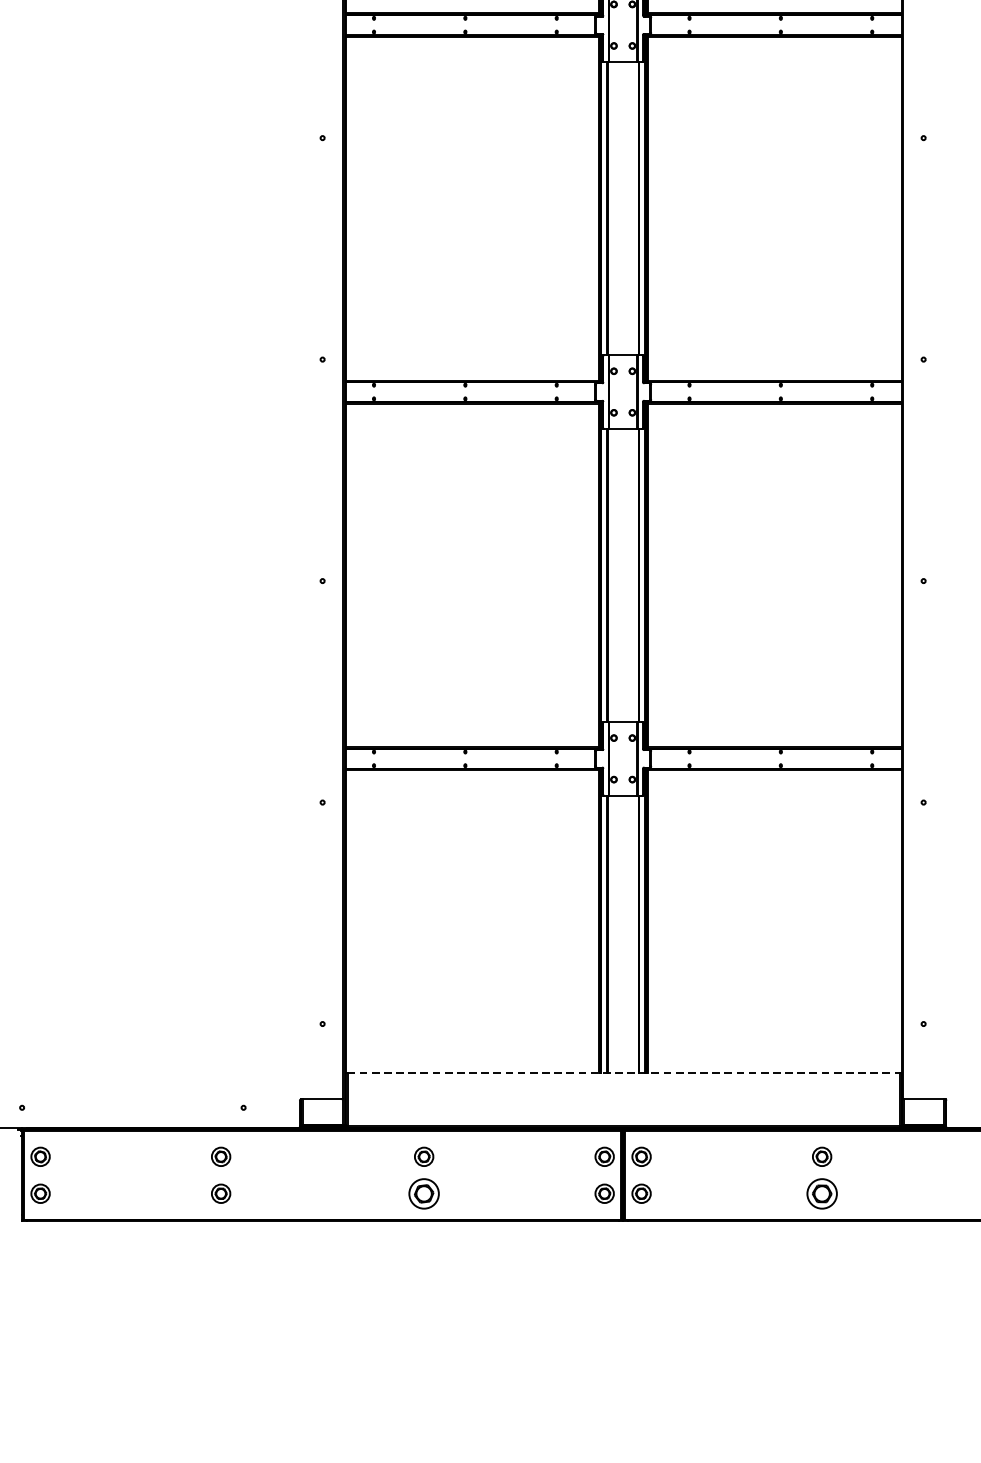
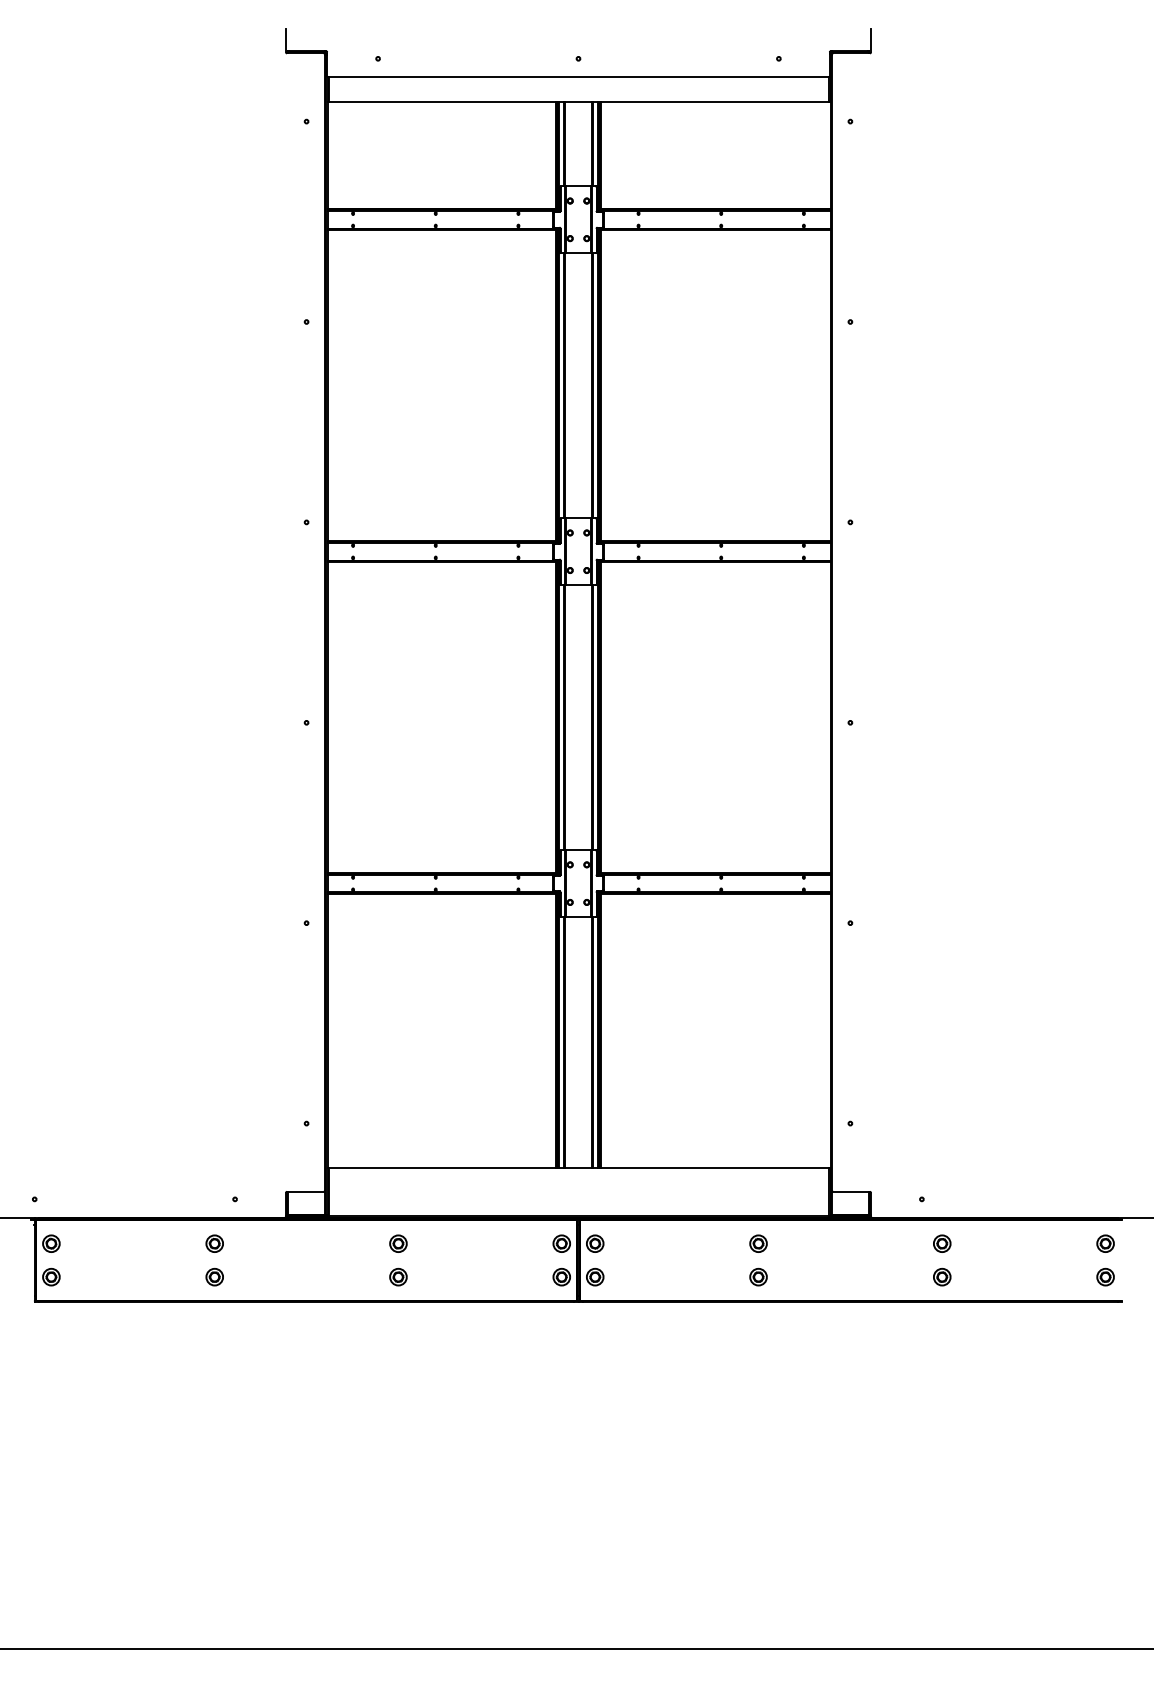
line: (624, 1072) -> (579, 1167), dashed -> solid
part: (424, 1193) -> (398, 1276), size x0.62
part: (822, 1193) -> (758, 1276), size x0.62

